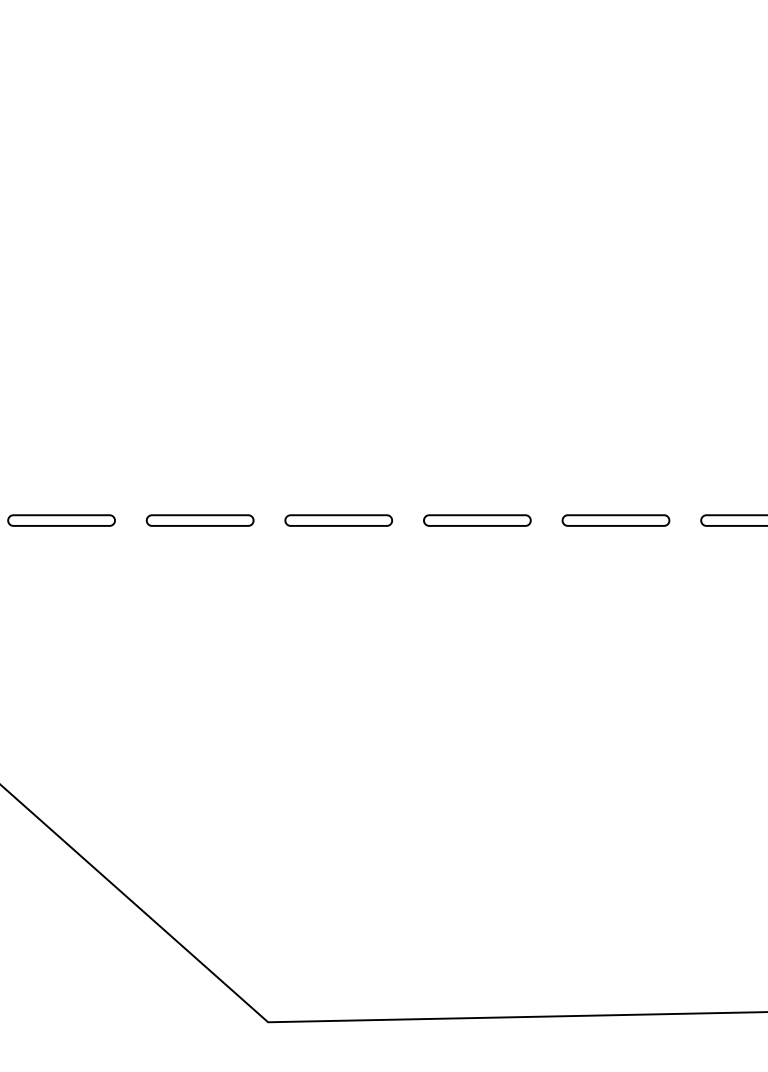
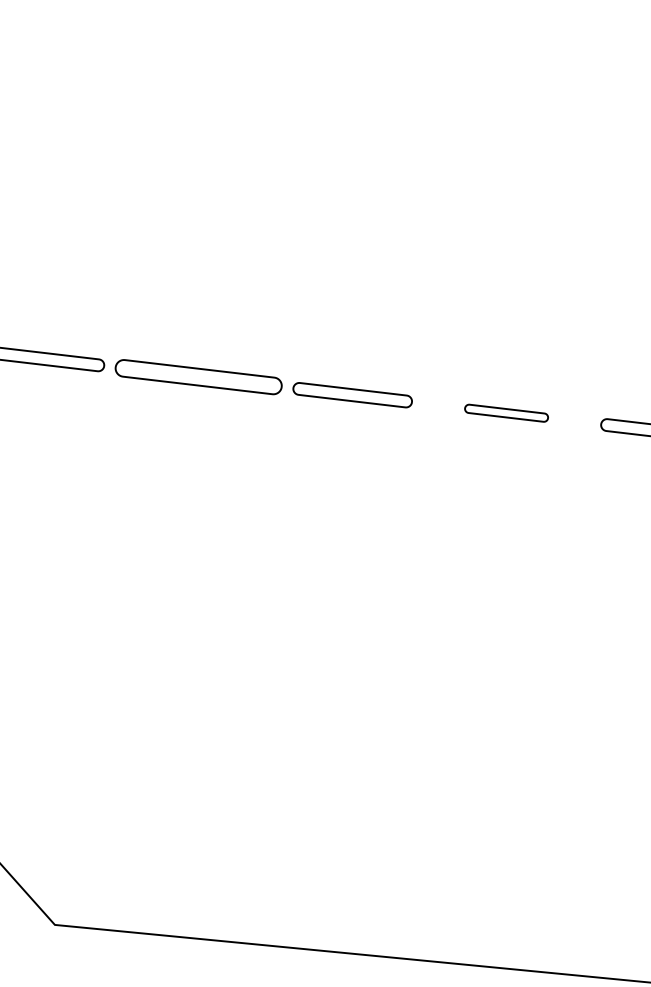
part: (338, 520) -> (198, 377), size x1.4
part: (615, 520) -> (506, 413), size x0.7

